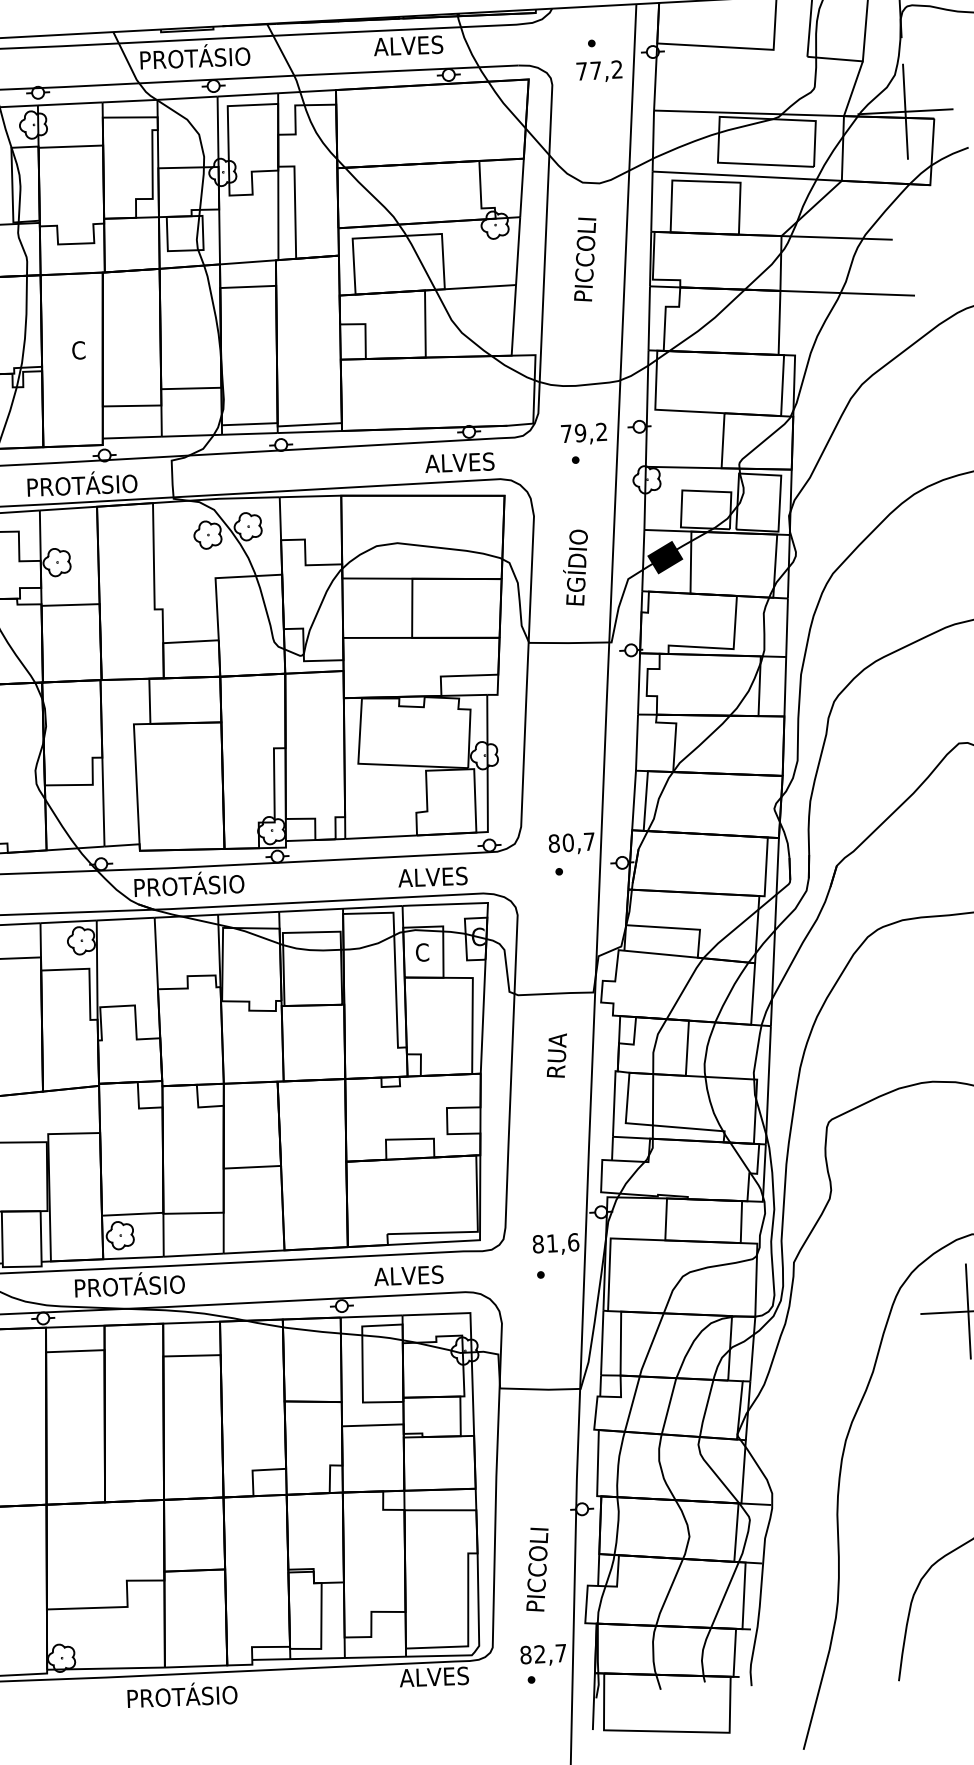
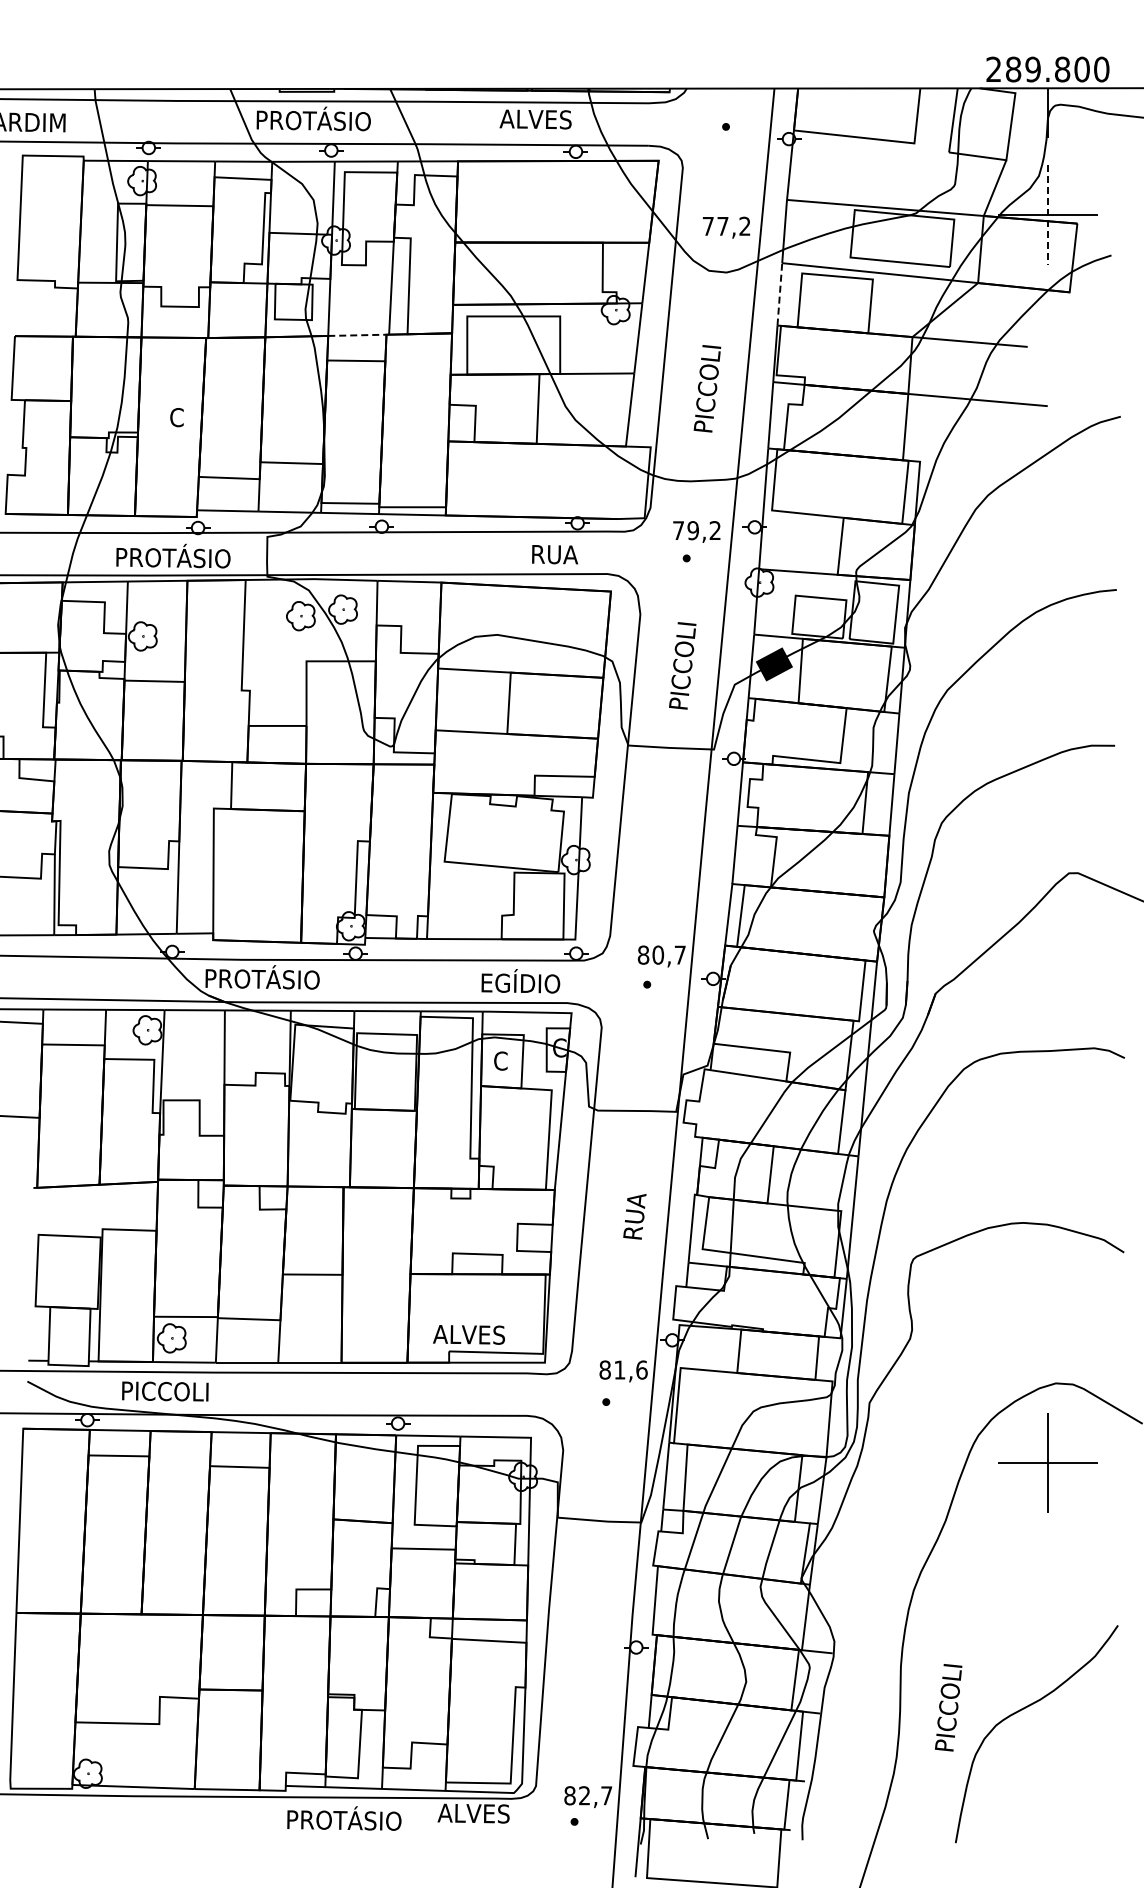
text: (599, 71) -> (726, 227), moved
line: (905, 111) -> (1047, 214), solid -> dashed
line: (651, 200) -> (779, 293), solid -> dashed
text: (585, 259) -> (707, 388), moved
line: (248, 262) -> (357, 335), solid -> dashed
text: (459, 462) -> (566, 554), ALVES -> RUA
text: (576, 562) -> (681, 664), EGÍDIO -> PICCOLI
text: (436, 875) -> (519, 981), ALVES -> EGÍDIO
text: (556, 1055) -> (634, 1216), moved
text: (408, 1275) -> (468, 1334), moved
text: (137, 1283) -> (187, 1389), PROTÁSIO -> PICCOLI
text: (537, 1569) -> (948, 1707), moved
text: (182, 1694) -> (344, 1818), moved

